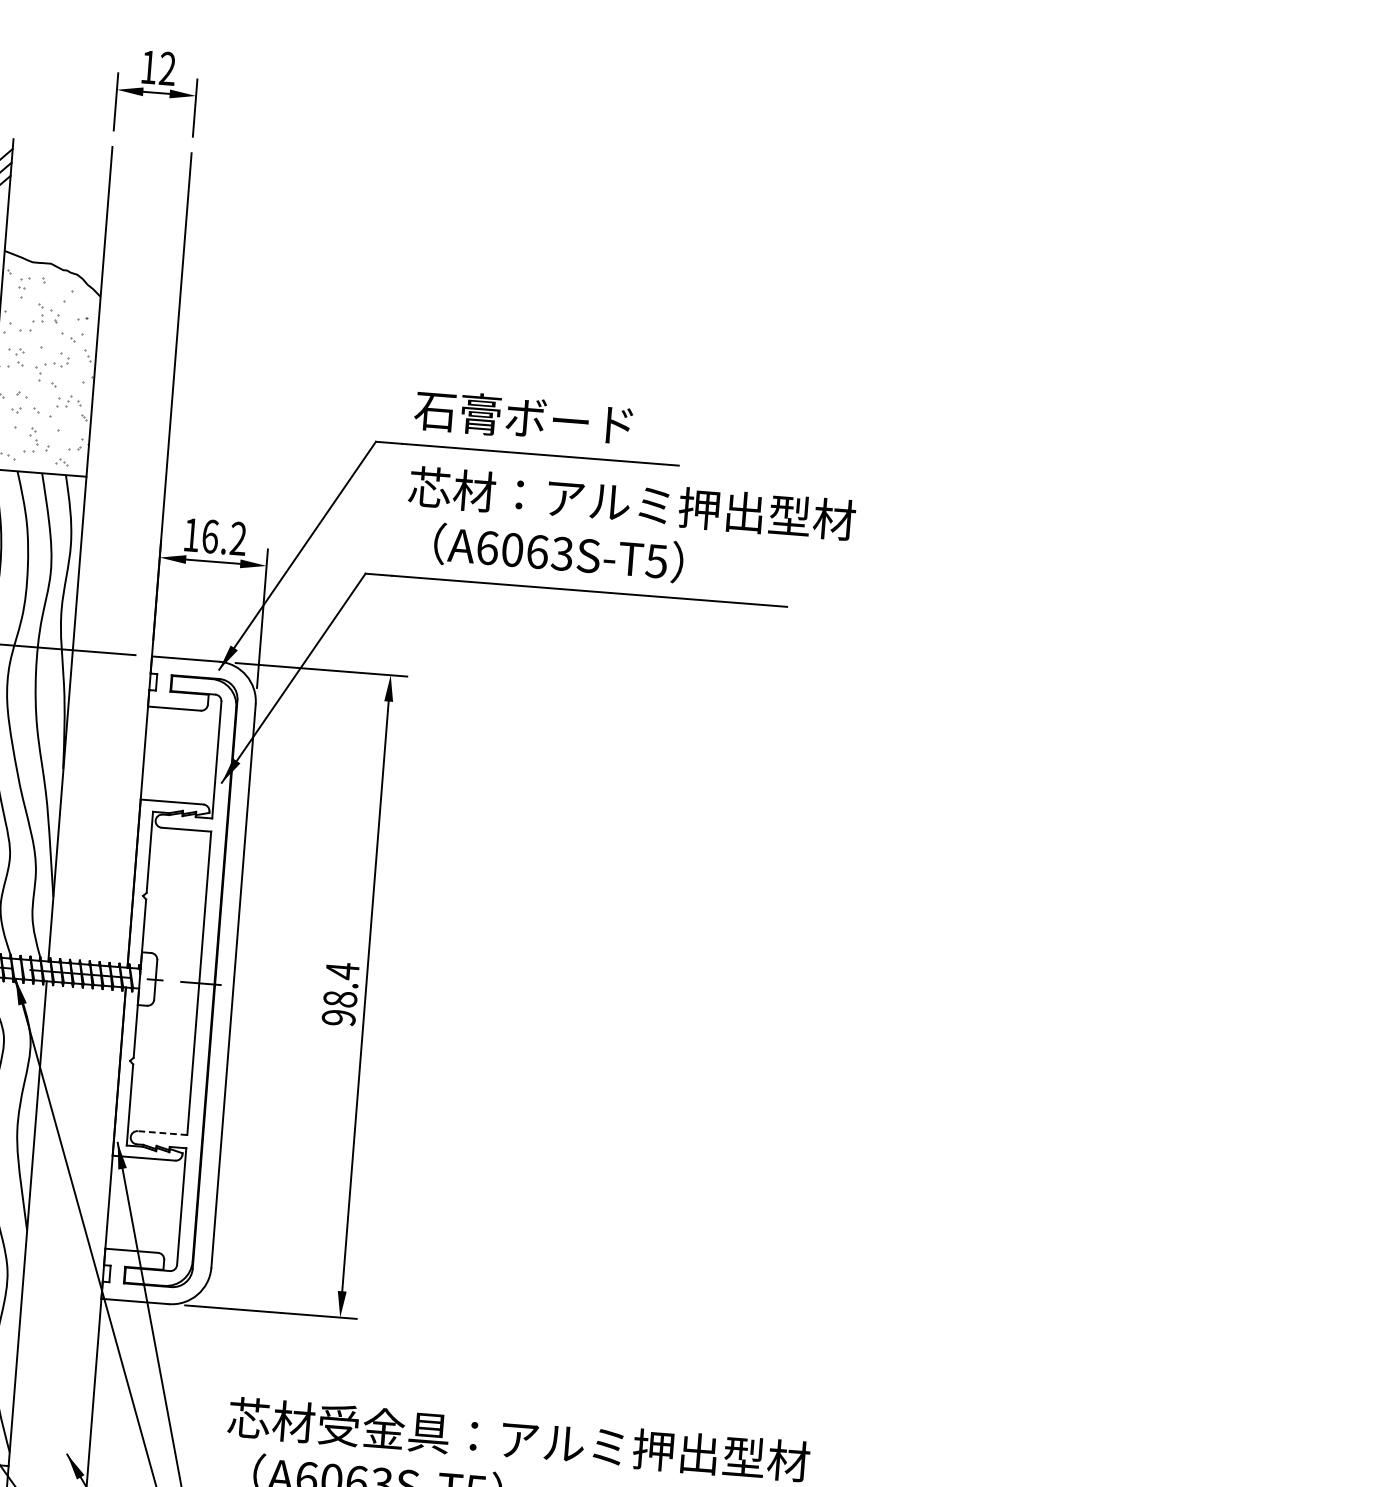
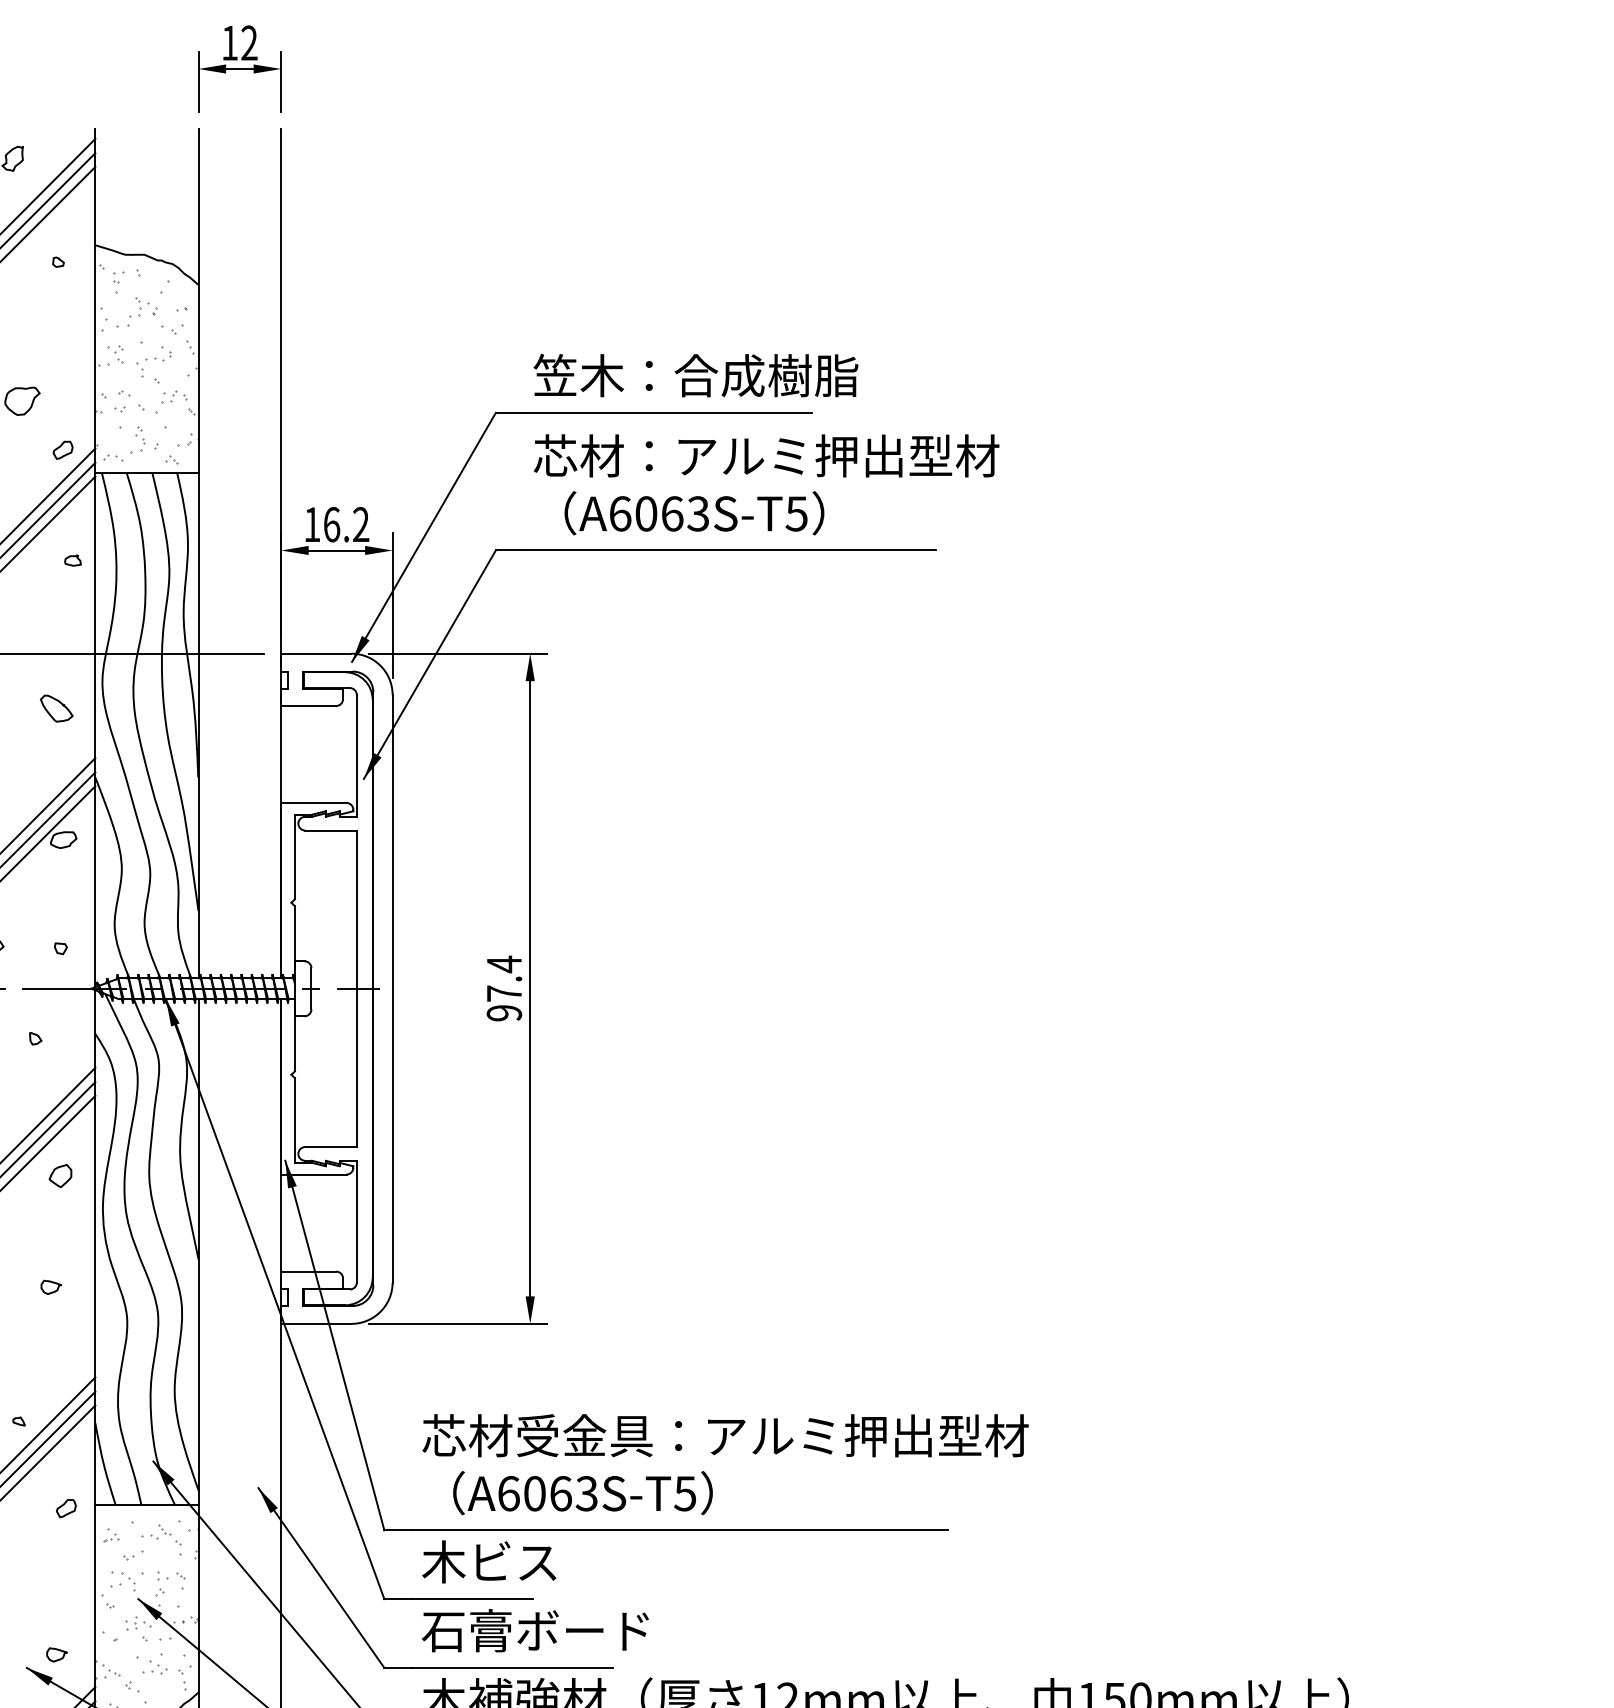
text: (570, 421) -> (695, 375), 石膏ボード -> 笠木：合成樹脂
text: (340, 999) -> (504, 993), 98.4 -> 97.4
line: (162, 1133) -> (331, 1147), dashed -> solid

